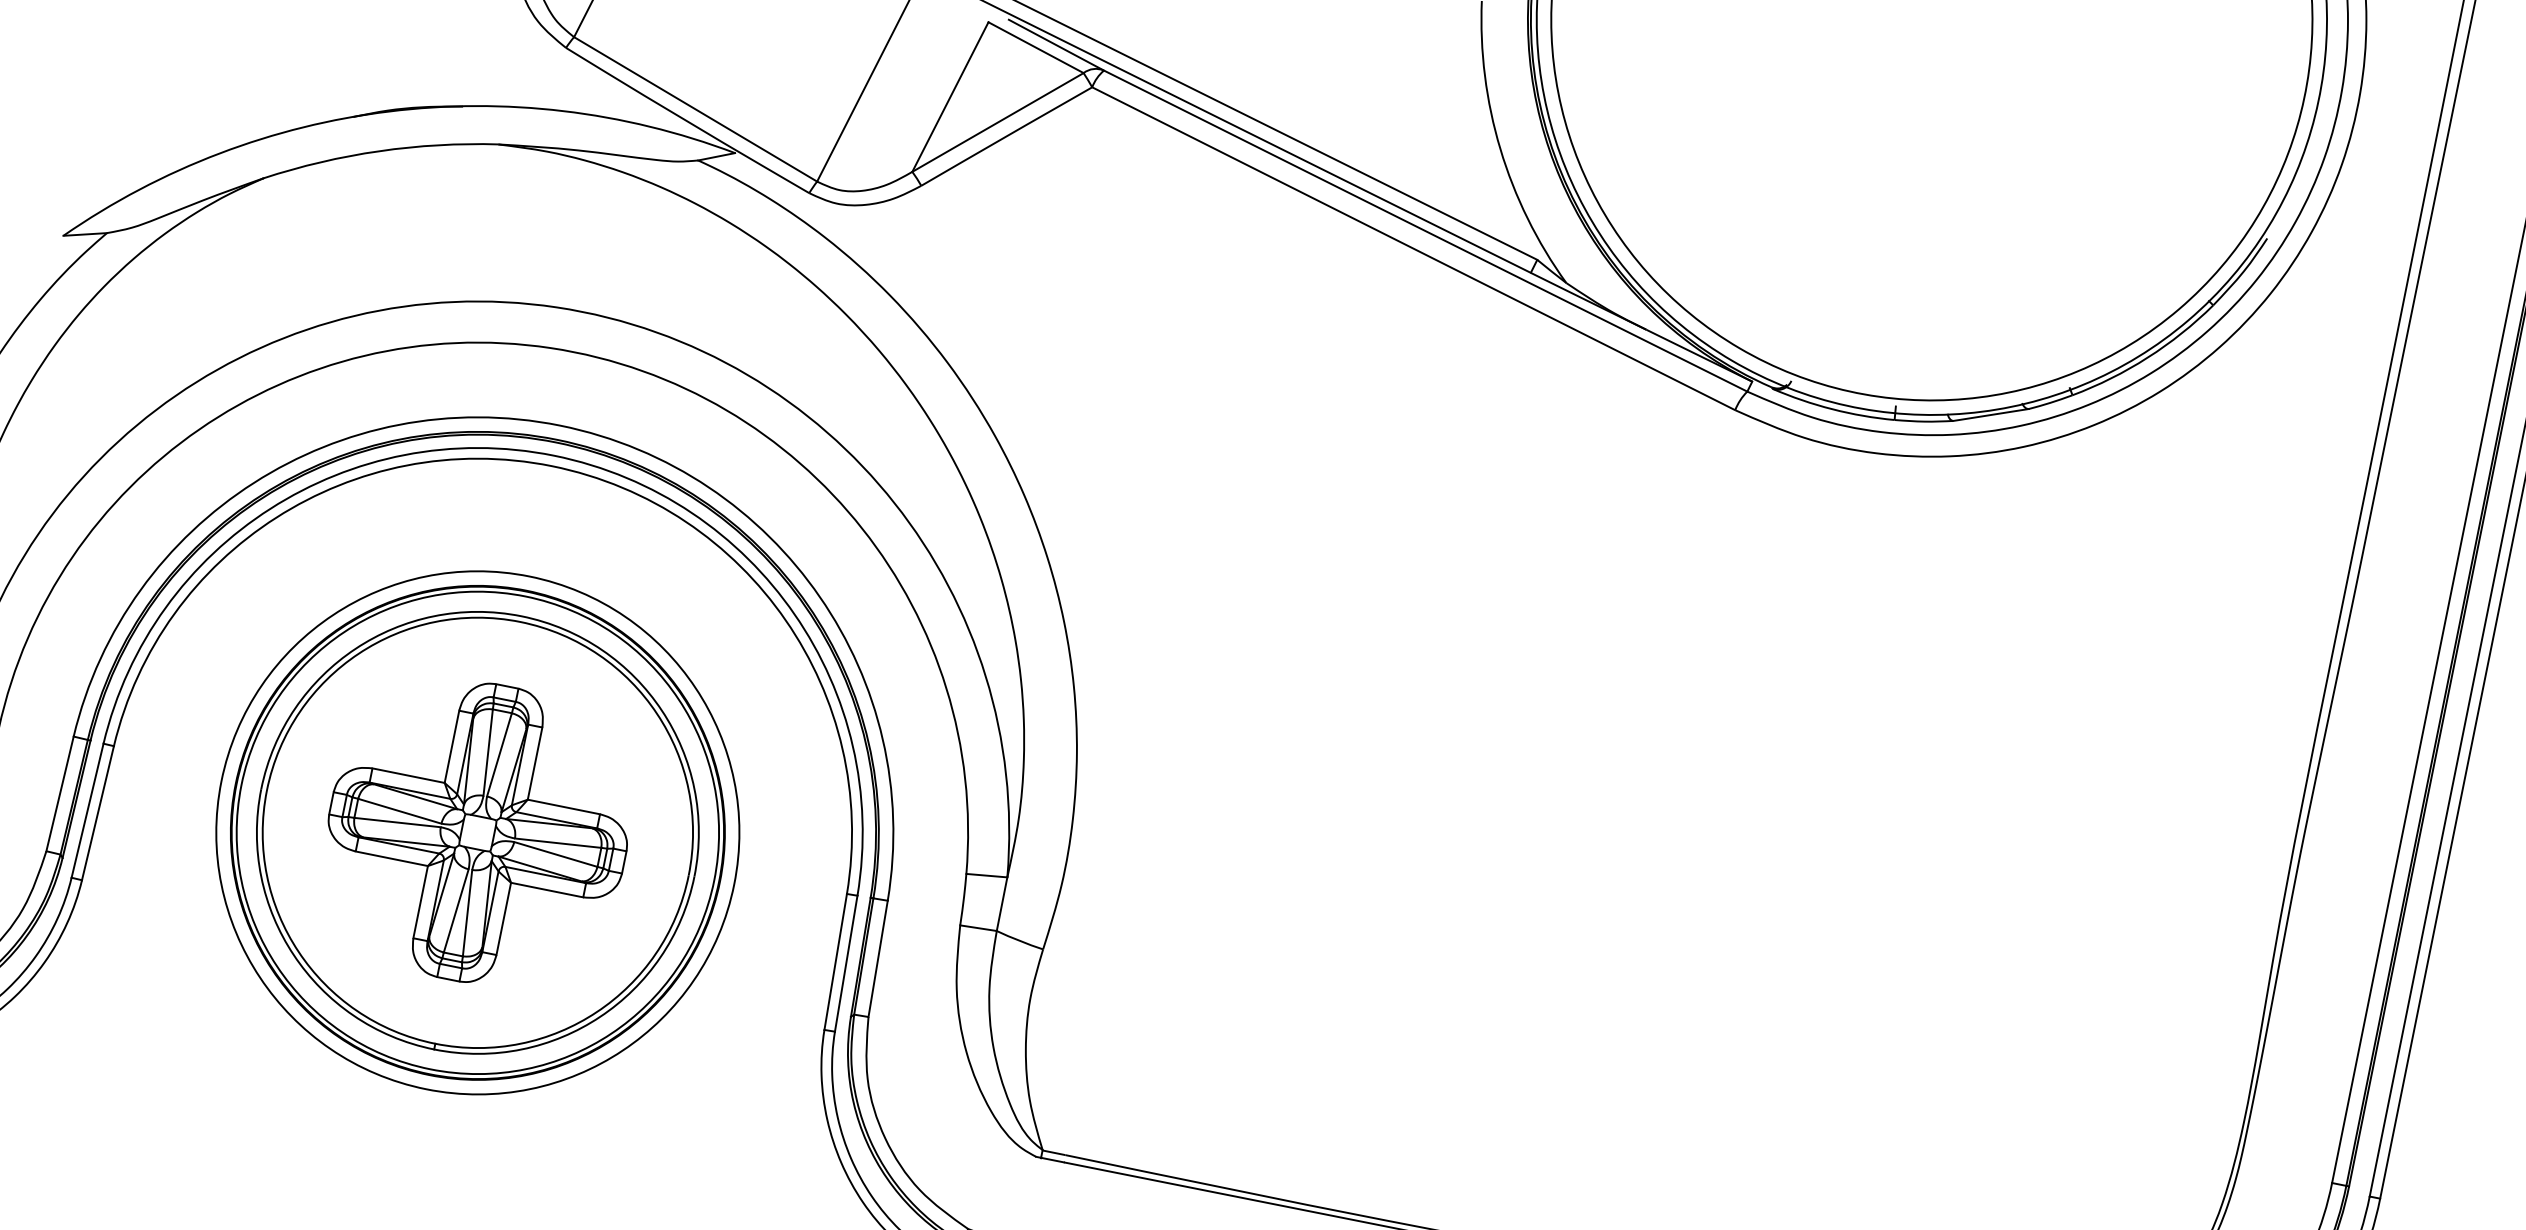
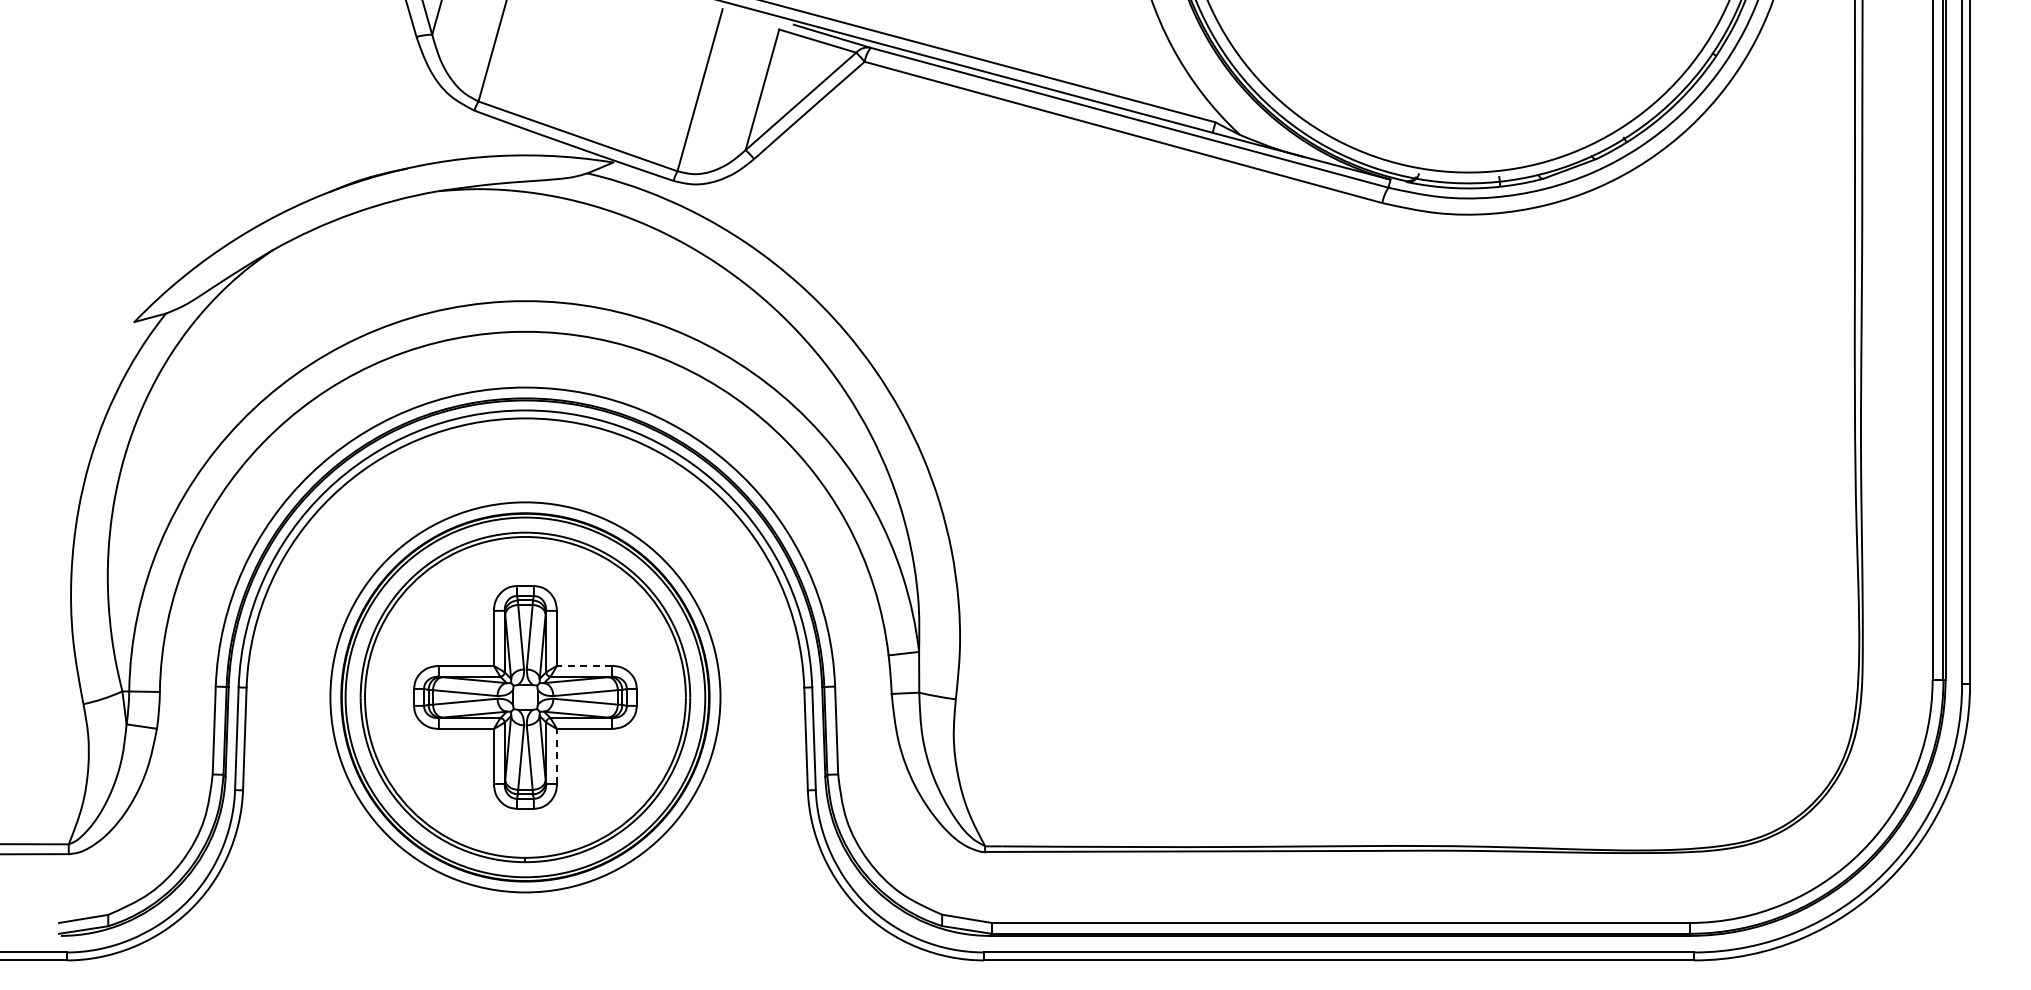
line: (563, 806) -> (584, 665), solid -> dashed
line: (504, 919) -> (557, 756), solid -> dashed

